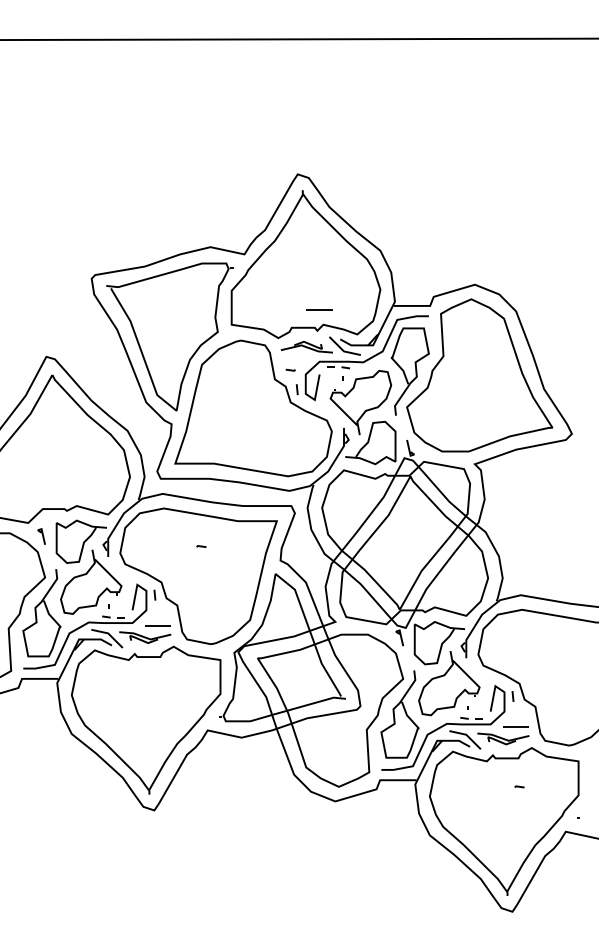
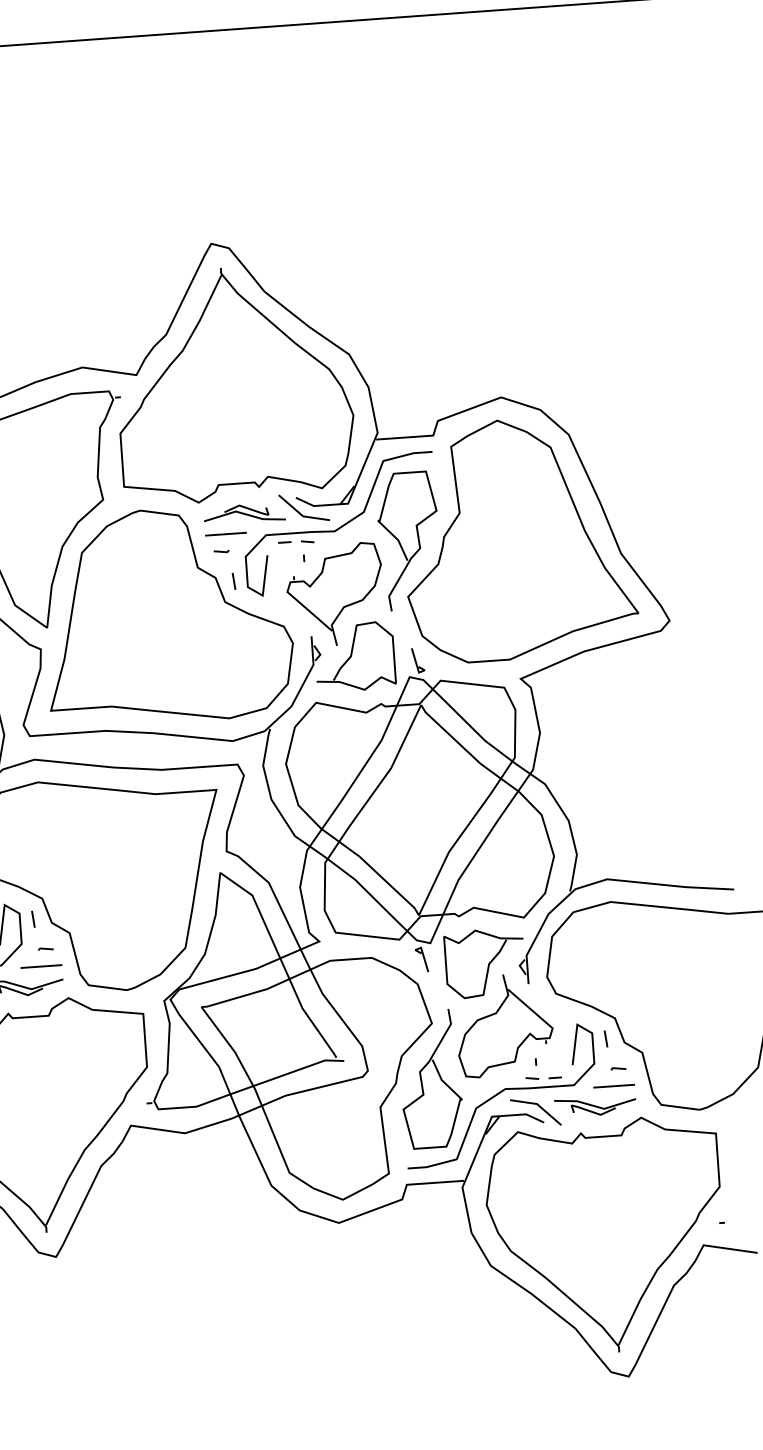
line: (319, 309) -> (226, 532), moved
line: (201, 546) -> (45, 948), moved
line: (519, 786) -> (618, 1068), moved

